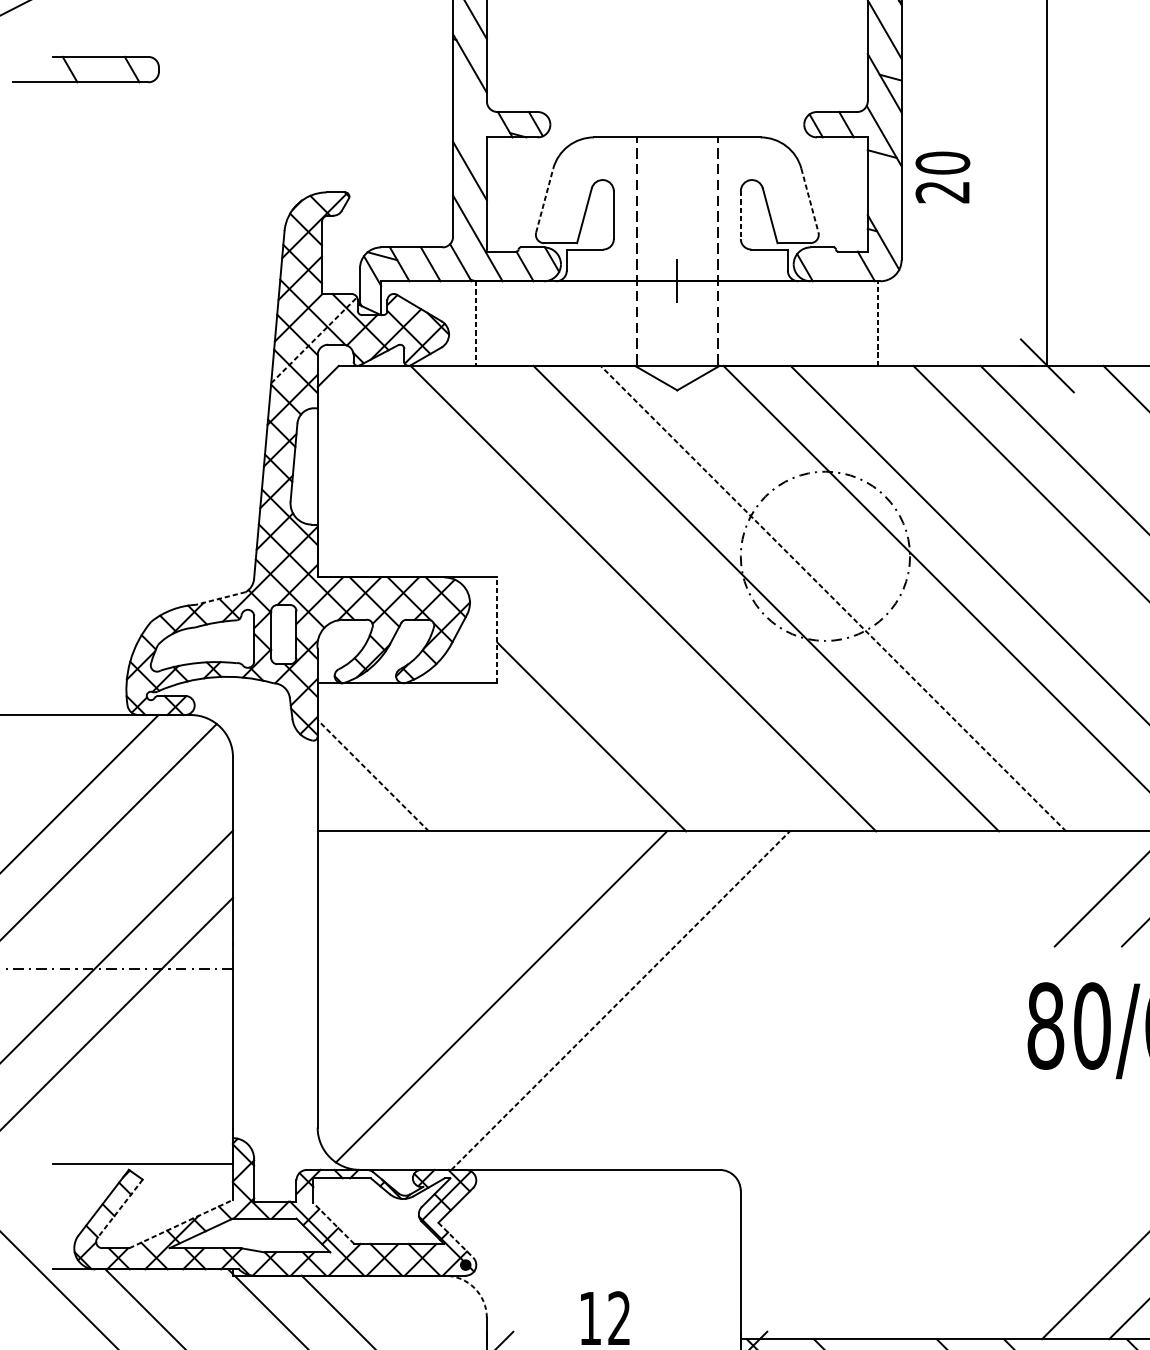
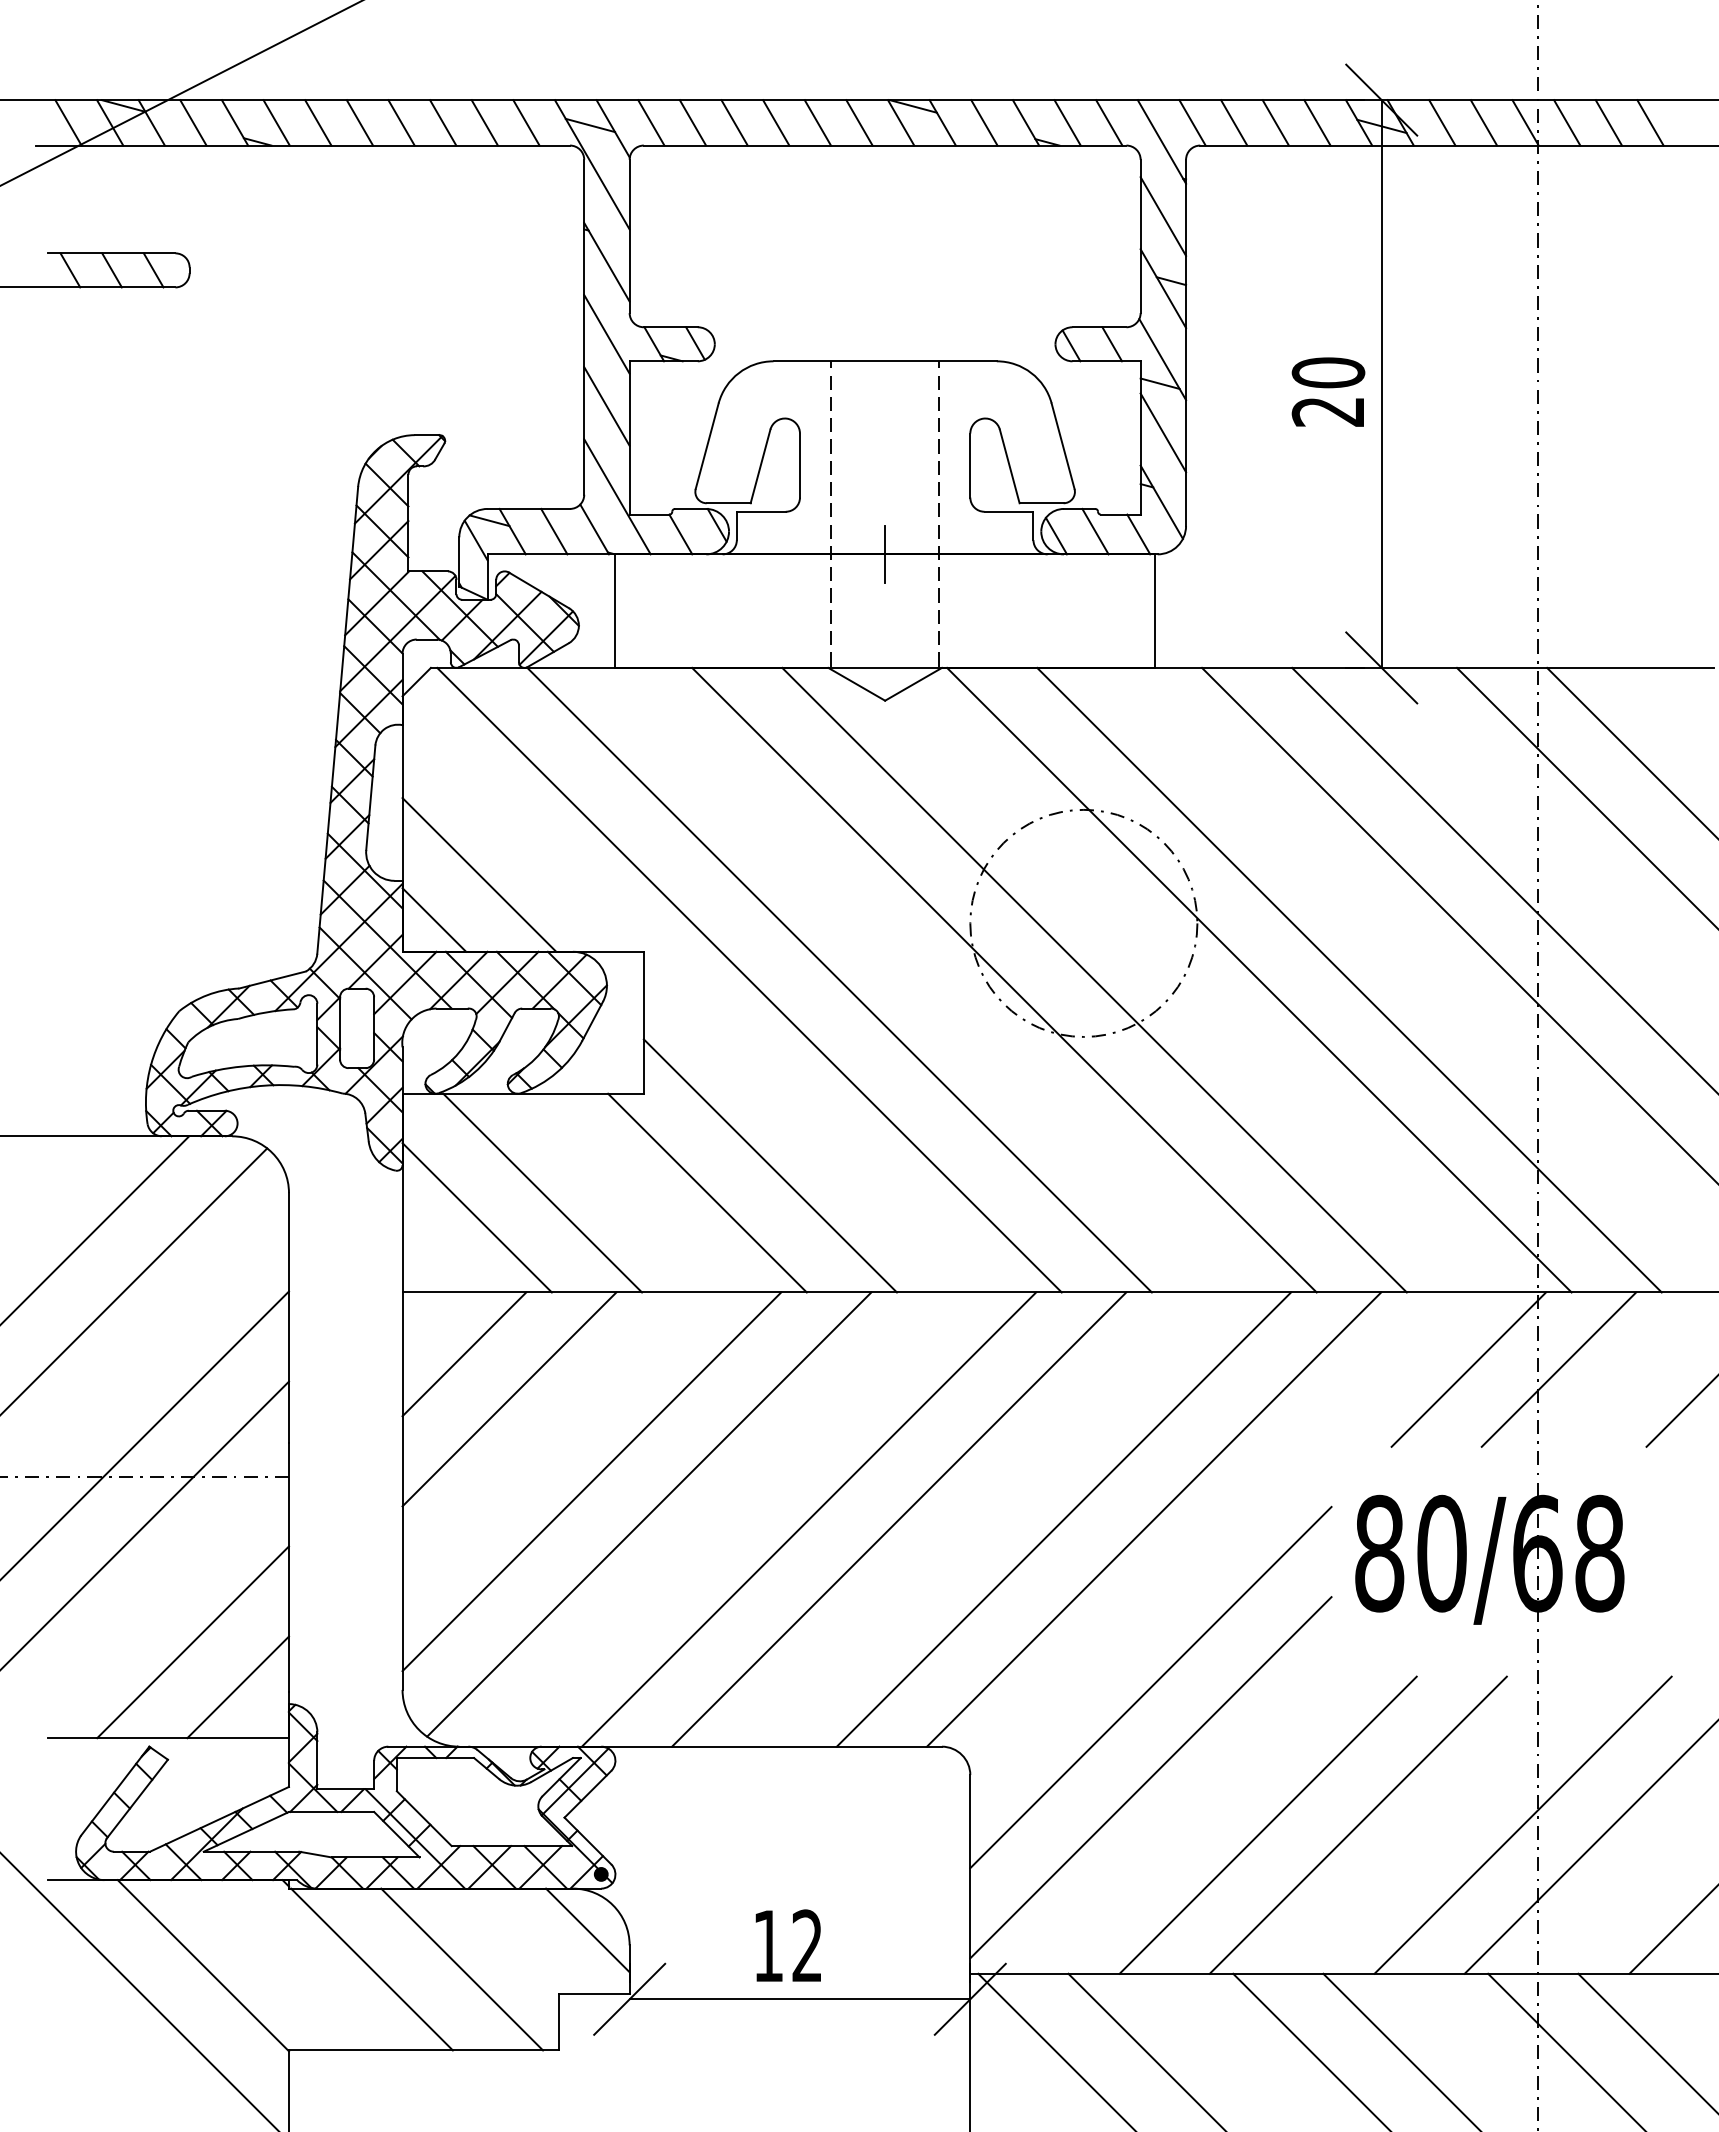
line: (100, 69) -> (111, 270), added
line: (469, 117) -> (606, 334), added
text: (942, 177) -> (1328, 391), moved
line: (884, 190) -> (1163, 432), added
line: (544, 200) -> (707, 445), dashed -> solid
line: (810, 200) -> (1063, 446), dashed -> solid
line: (740, 215) -> (970, 466), dashed -> solid
line: (834, 264) -> (1095, 531), added
line: (476, 323) -> (615, 611), dashed -> solid
line: (878, 323) -> (1154, 611), dashed -> solid
line: (314, 340) -> (398, 633), dashed -> solid
line: (374, 519) -> (479, 874), added
line: (341, 553) -> (434, 919), added
line: (220, 598) -> (272, 980), dashed -> solid
line: (576, 598) -> (749, 979), added
line: (833, 598) -> (1094, 980), dashed -> solid
line: (497, 630) -> (643, 1022), dashed -> solid
line: (421, 756) -> (542, 1192), added
line: (544, 756) -> (707, 1192), added
line: (373, 775) -> (477, 1217), dashed -> solid
line: (363, 877) -> (464, 1354), added
line: (397, 911) -> (509, 1399), added
line: (458, 972) -> (591, 1481), added
line: (620, 1000) -> (809, 1519), dashed -> solid
line: (688, 1000) -> (899, 1519), added
line: (810, 1000) -> (1063, 1519), added
line: (878, 1000) -> (1154, 1519), added
line: (161, 1092) -> (192, 1642), added
line: (194, 1125) -> (237, 1687), added
line: (875, 1125) -> (1150, 1687), added
line: (875, 1192) -> (1150, 1777), added
line: (120, 1209) -> (137, 1799), dashed -> solid
line: (334, 1223) -> (424, 1818), dashed -> solid
line: (181, 1224) -> (219, 1819), dashed -> solid
line: (962, 1227) -> (1267, 1824), added
line: (1029, 1227) -> (1357, 1824), added
line: (456, 1240) -> (588, 1841), dashed -> solid
arc: (474, 1288) -> (613, 1905), dashed -> solid
line: (455, 1306) -> (587, 1930), added

